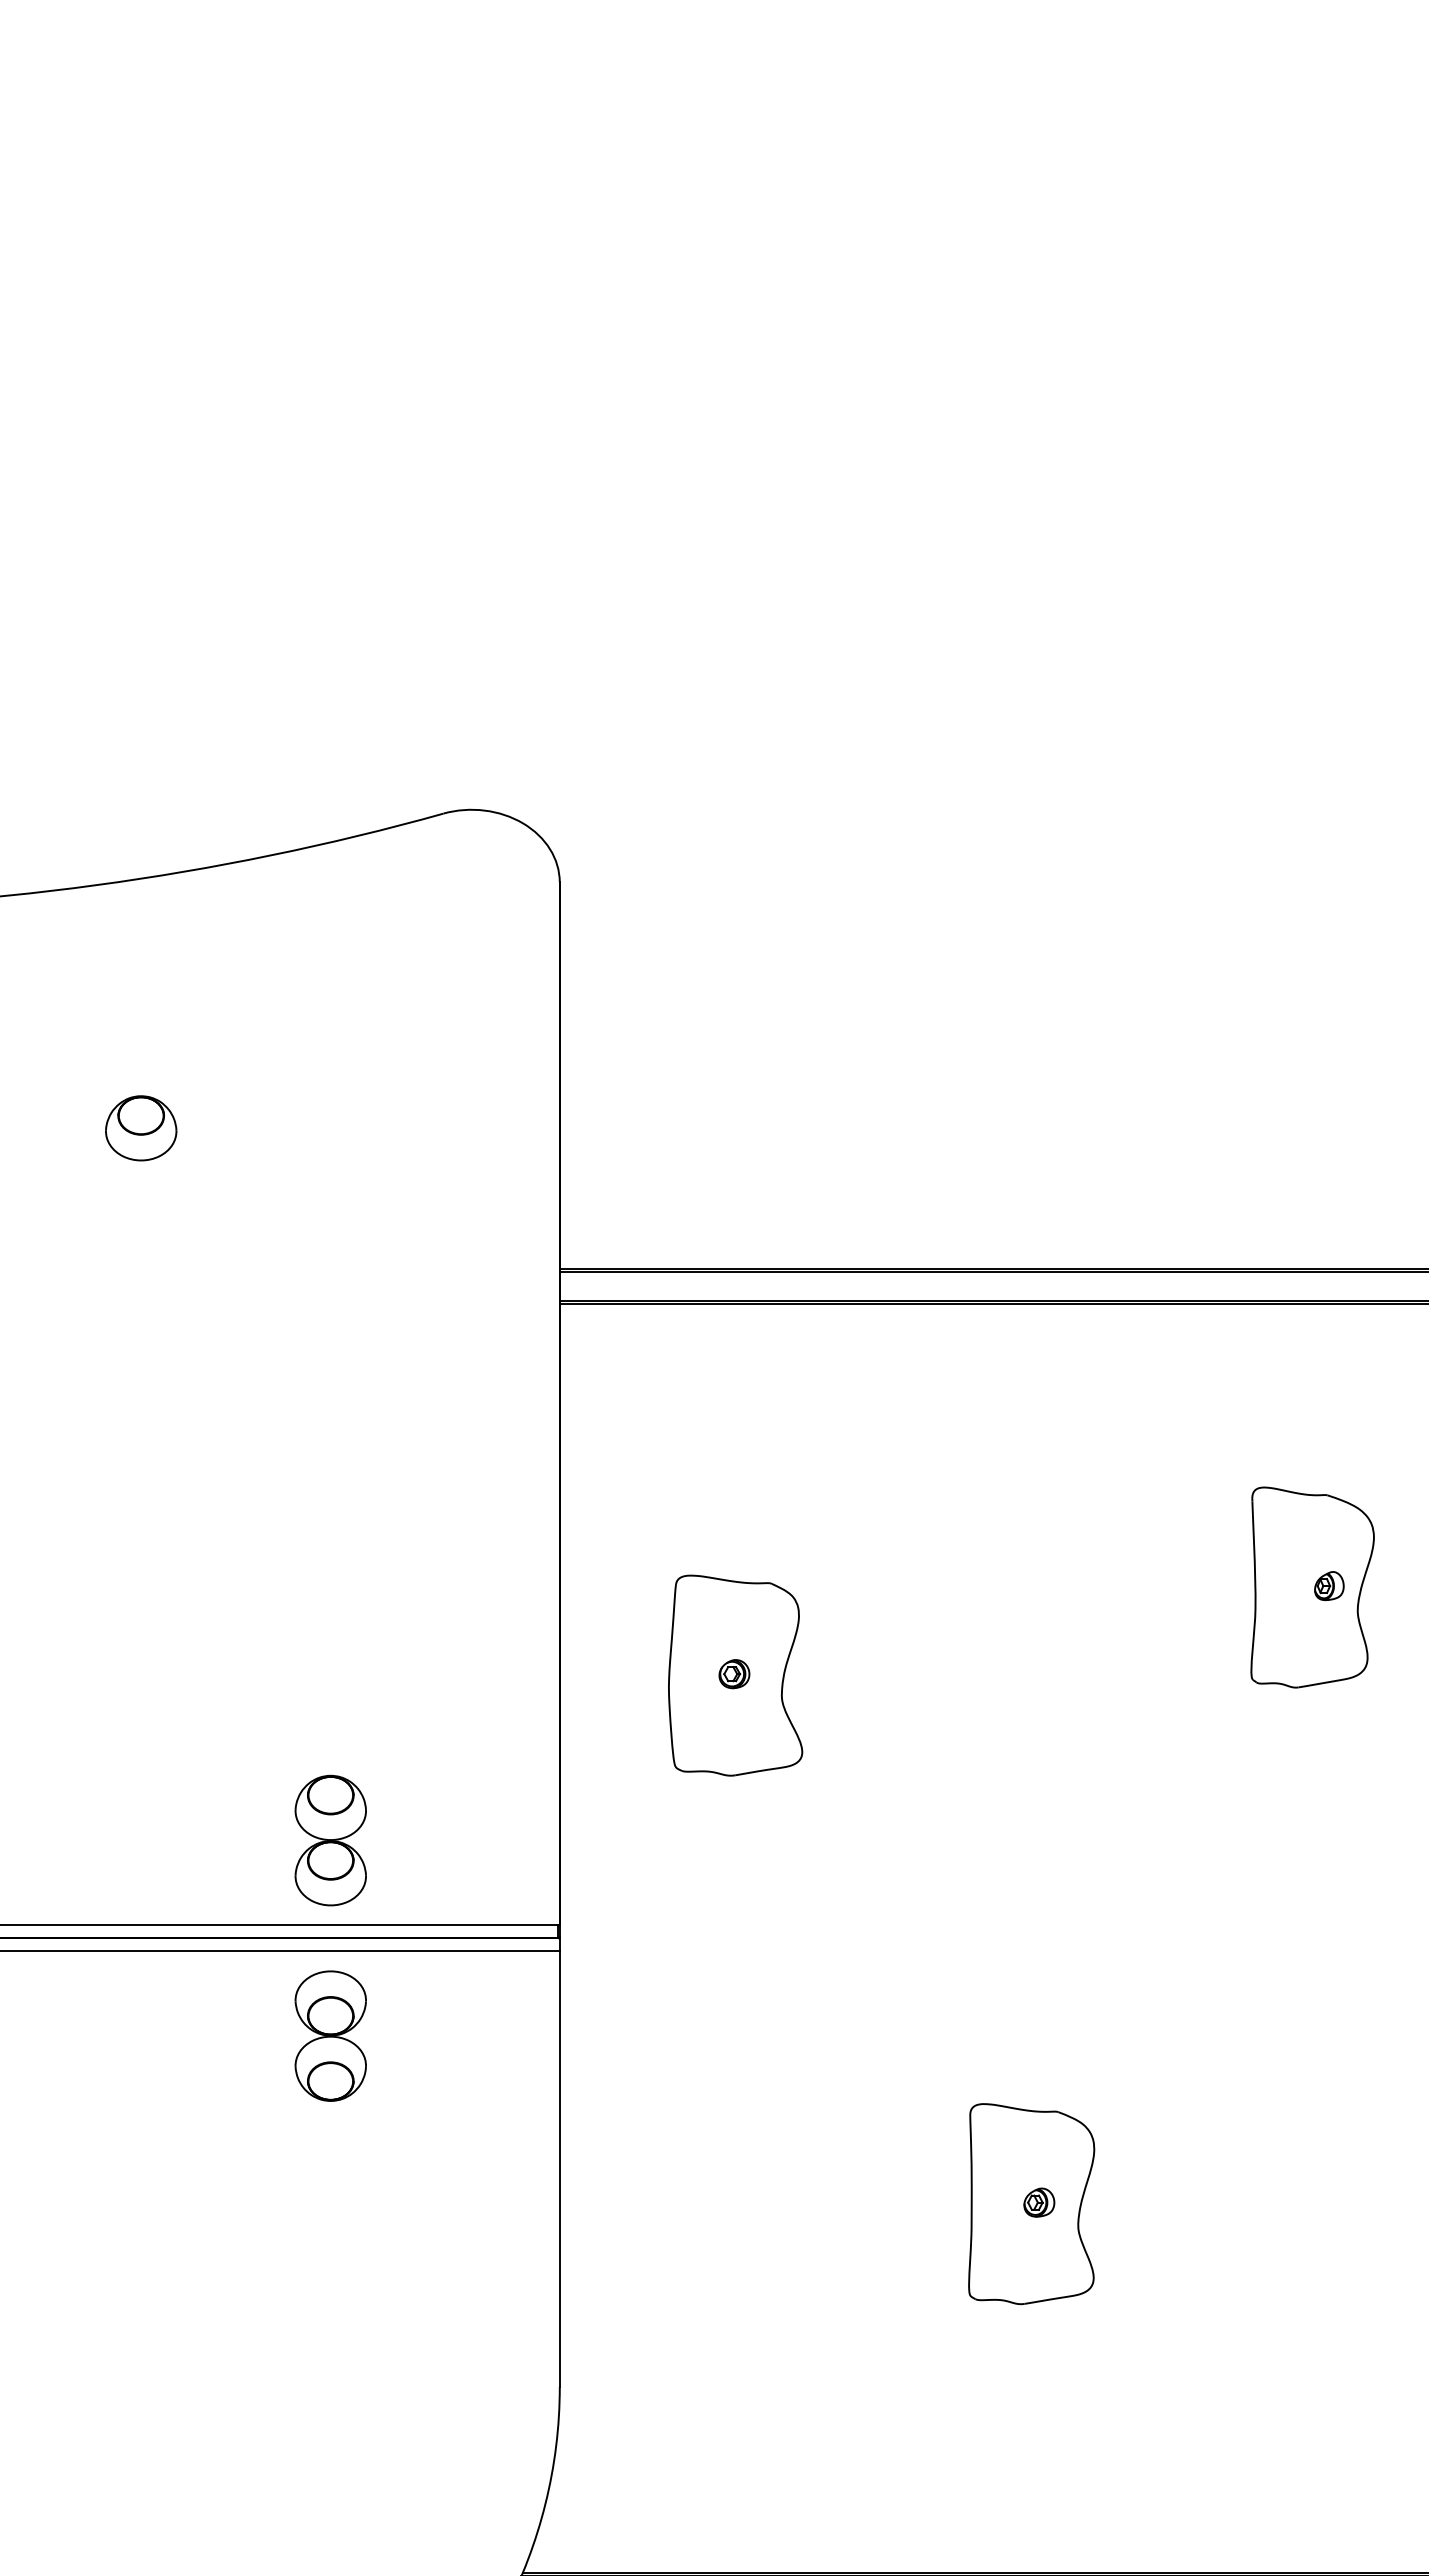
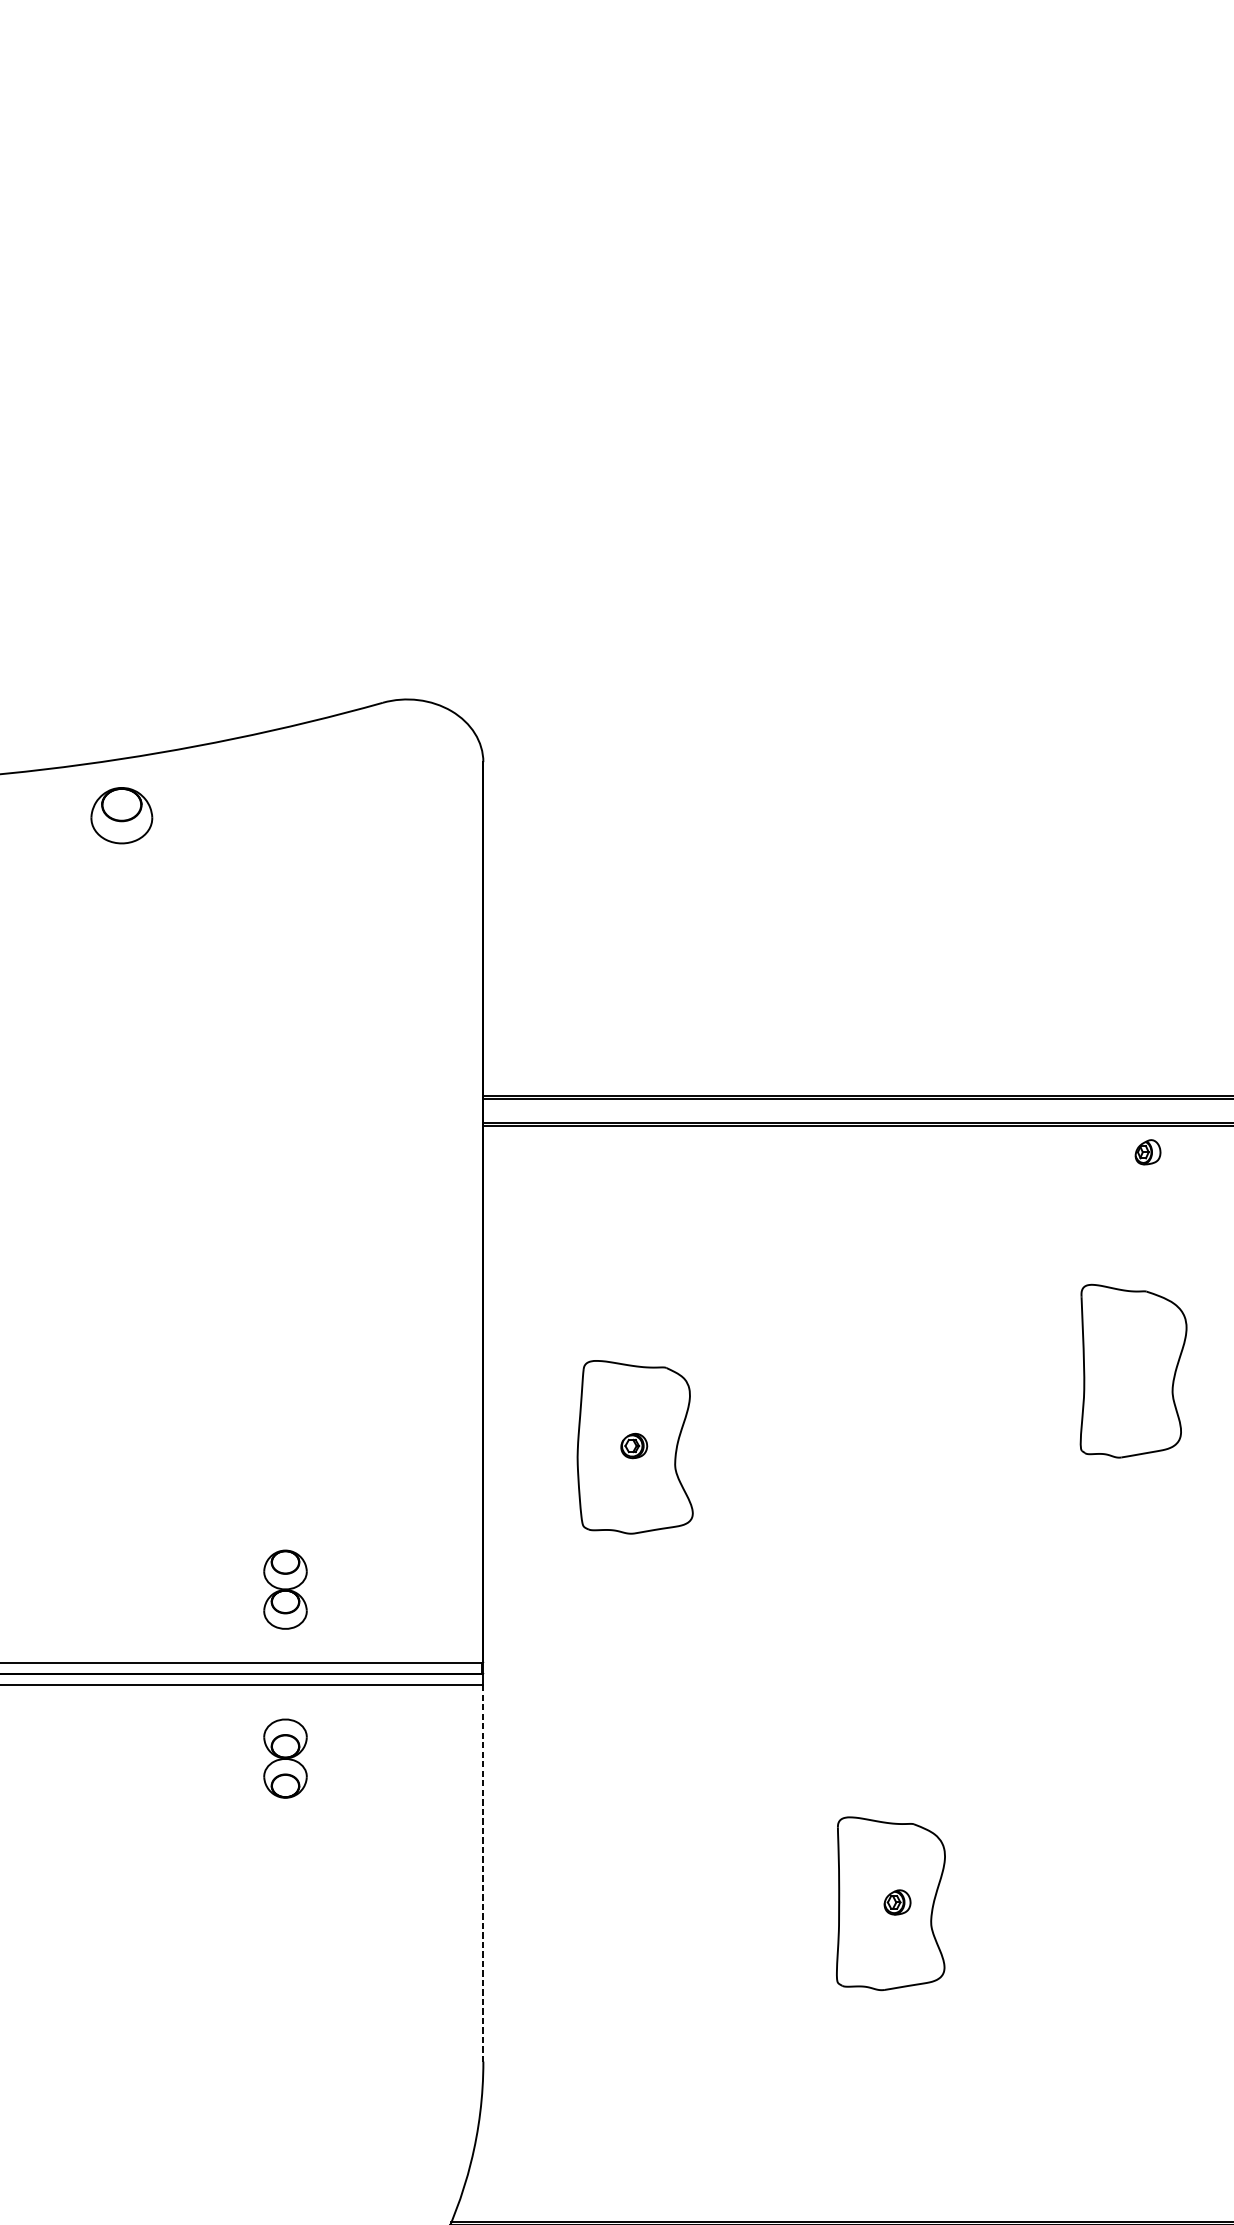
part: (141, 1128) -> (122, 815), moved
part: (1329, 1585) -> (1148, 1151), moved
part: (330, 1840) -> (285, 1589), size x0.7
part: (330, 2035) -> (285, 1758), size x0.7
line: (559, 2169) -> (483, 1873), solid -> dashed

